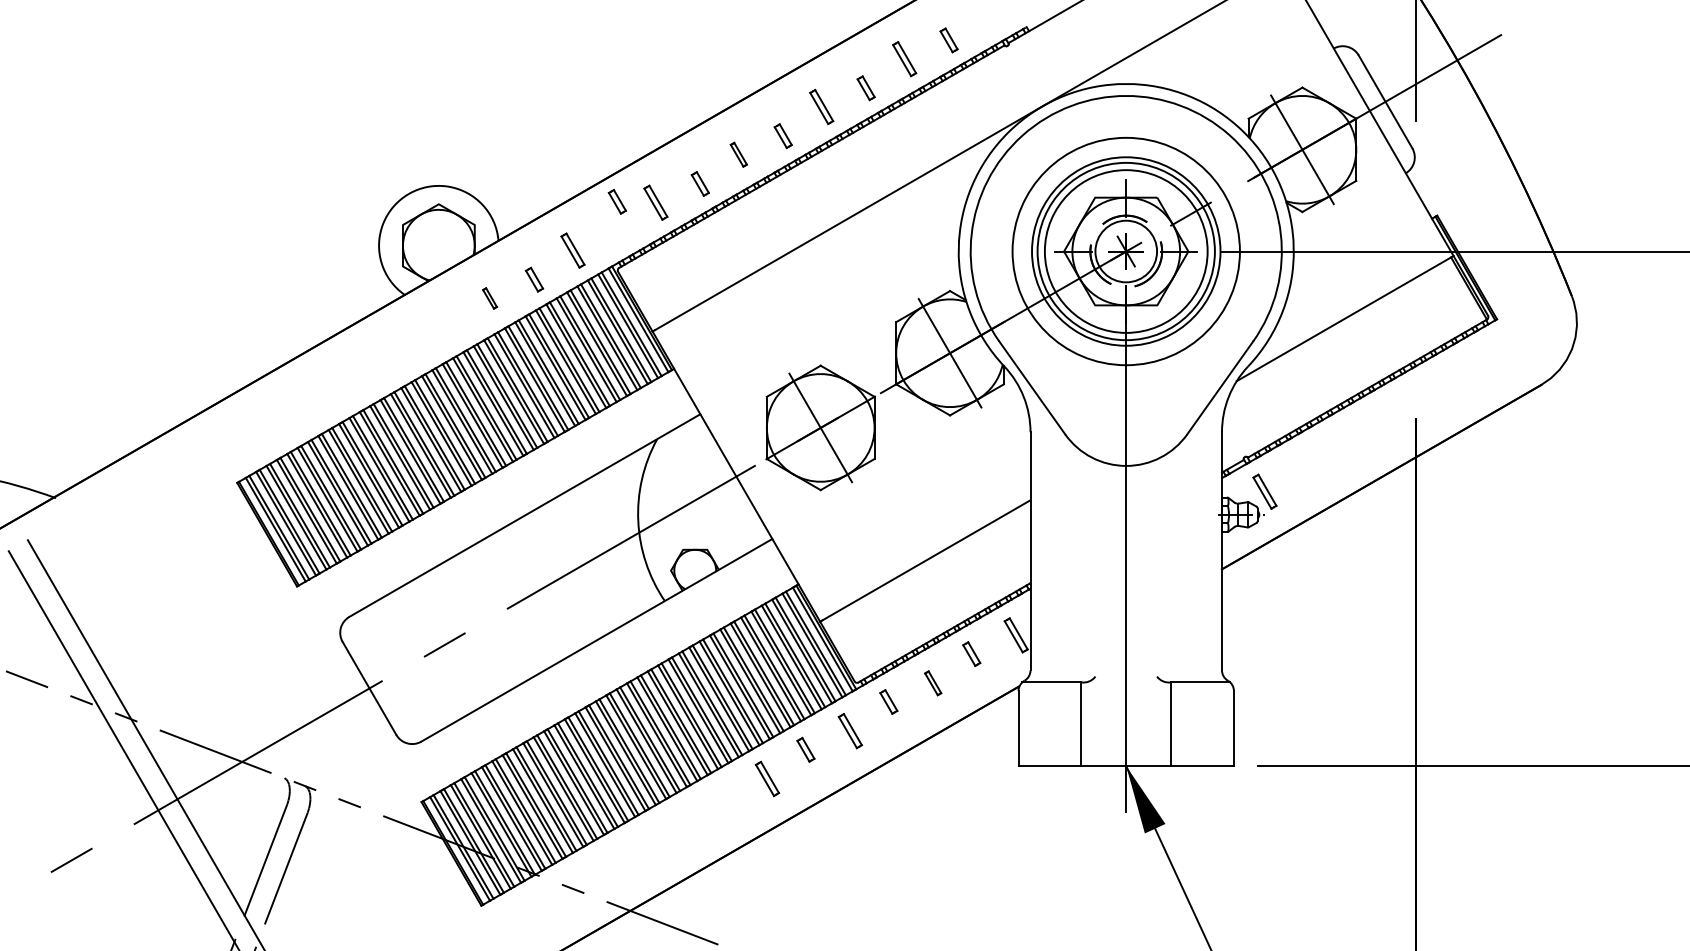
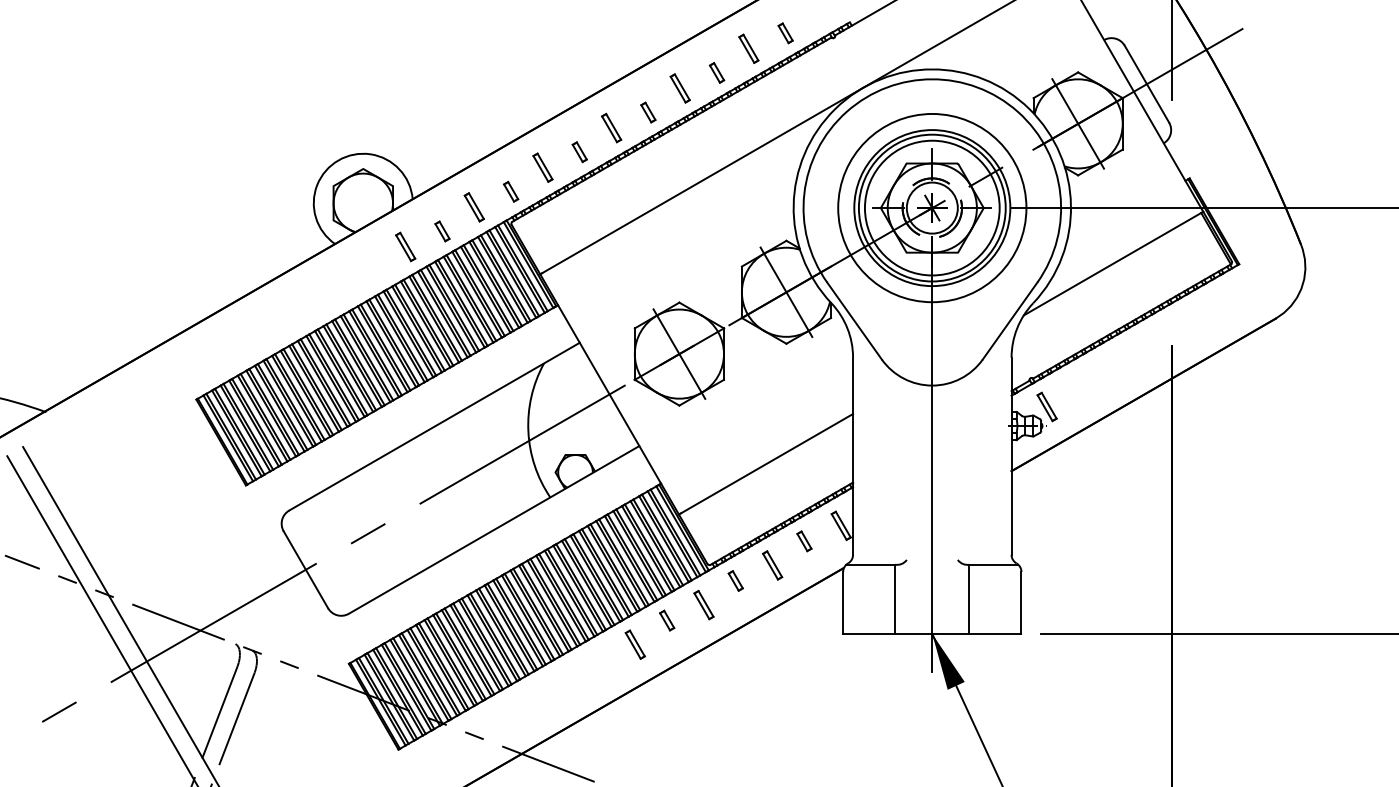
part: (738, 154) -> (611, 127), size x1.43
part: (616, 201) -> (510, 191), moved
part: (489, 298) -> (405, 246), size x1.67
part: (932, 683) -> (771, 565), size x1.43

